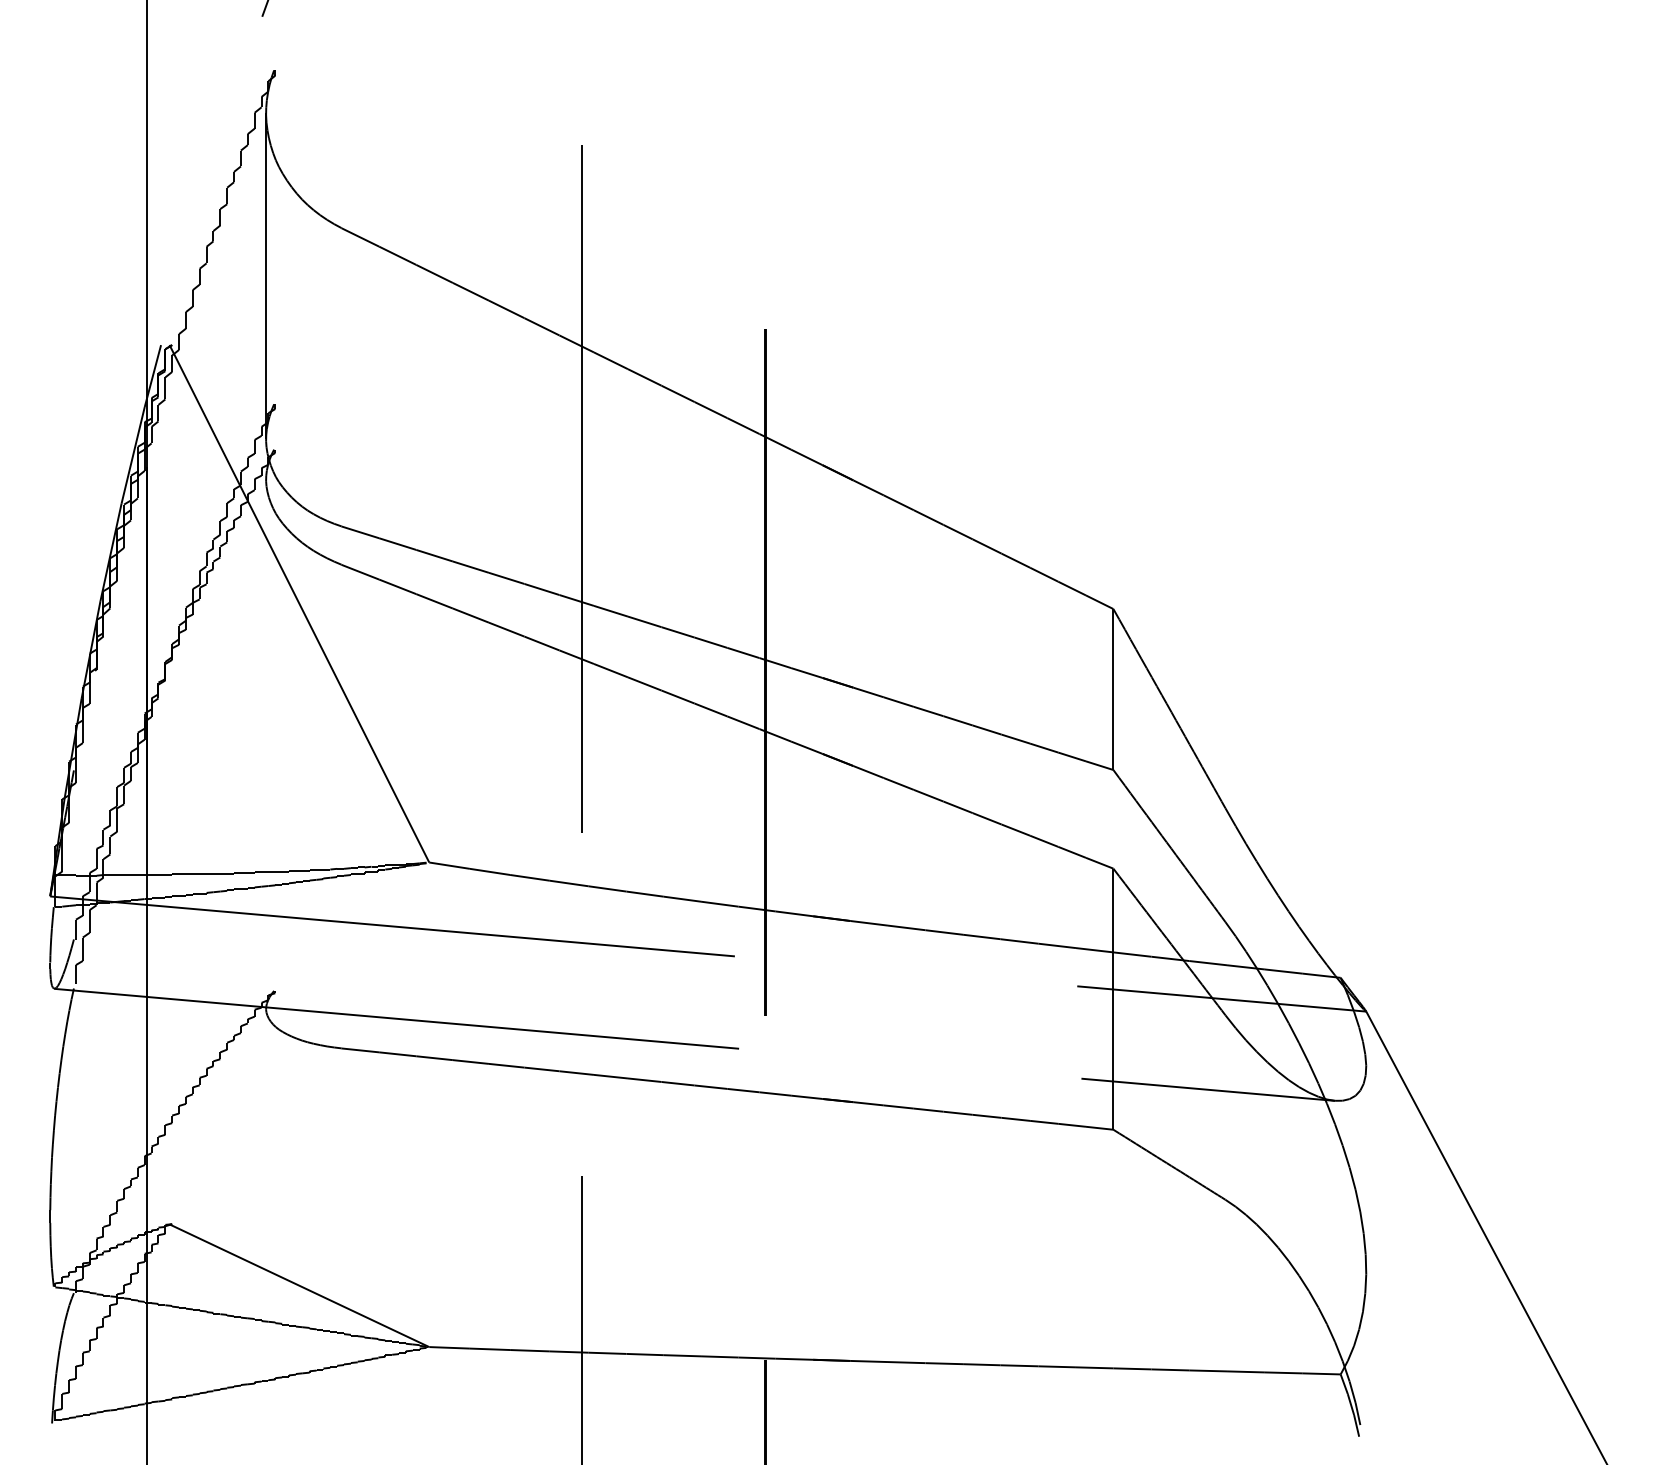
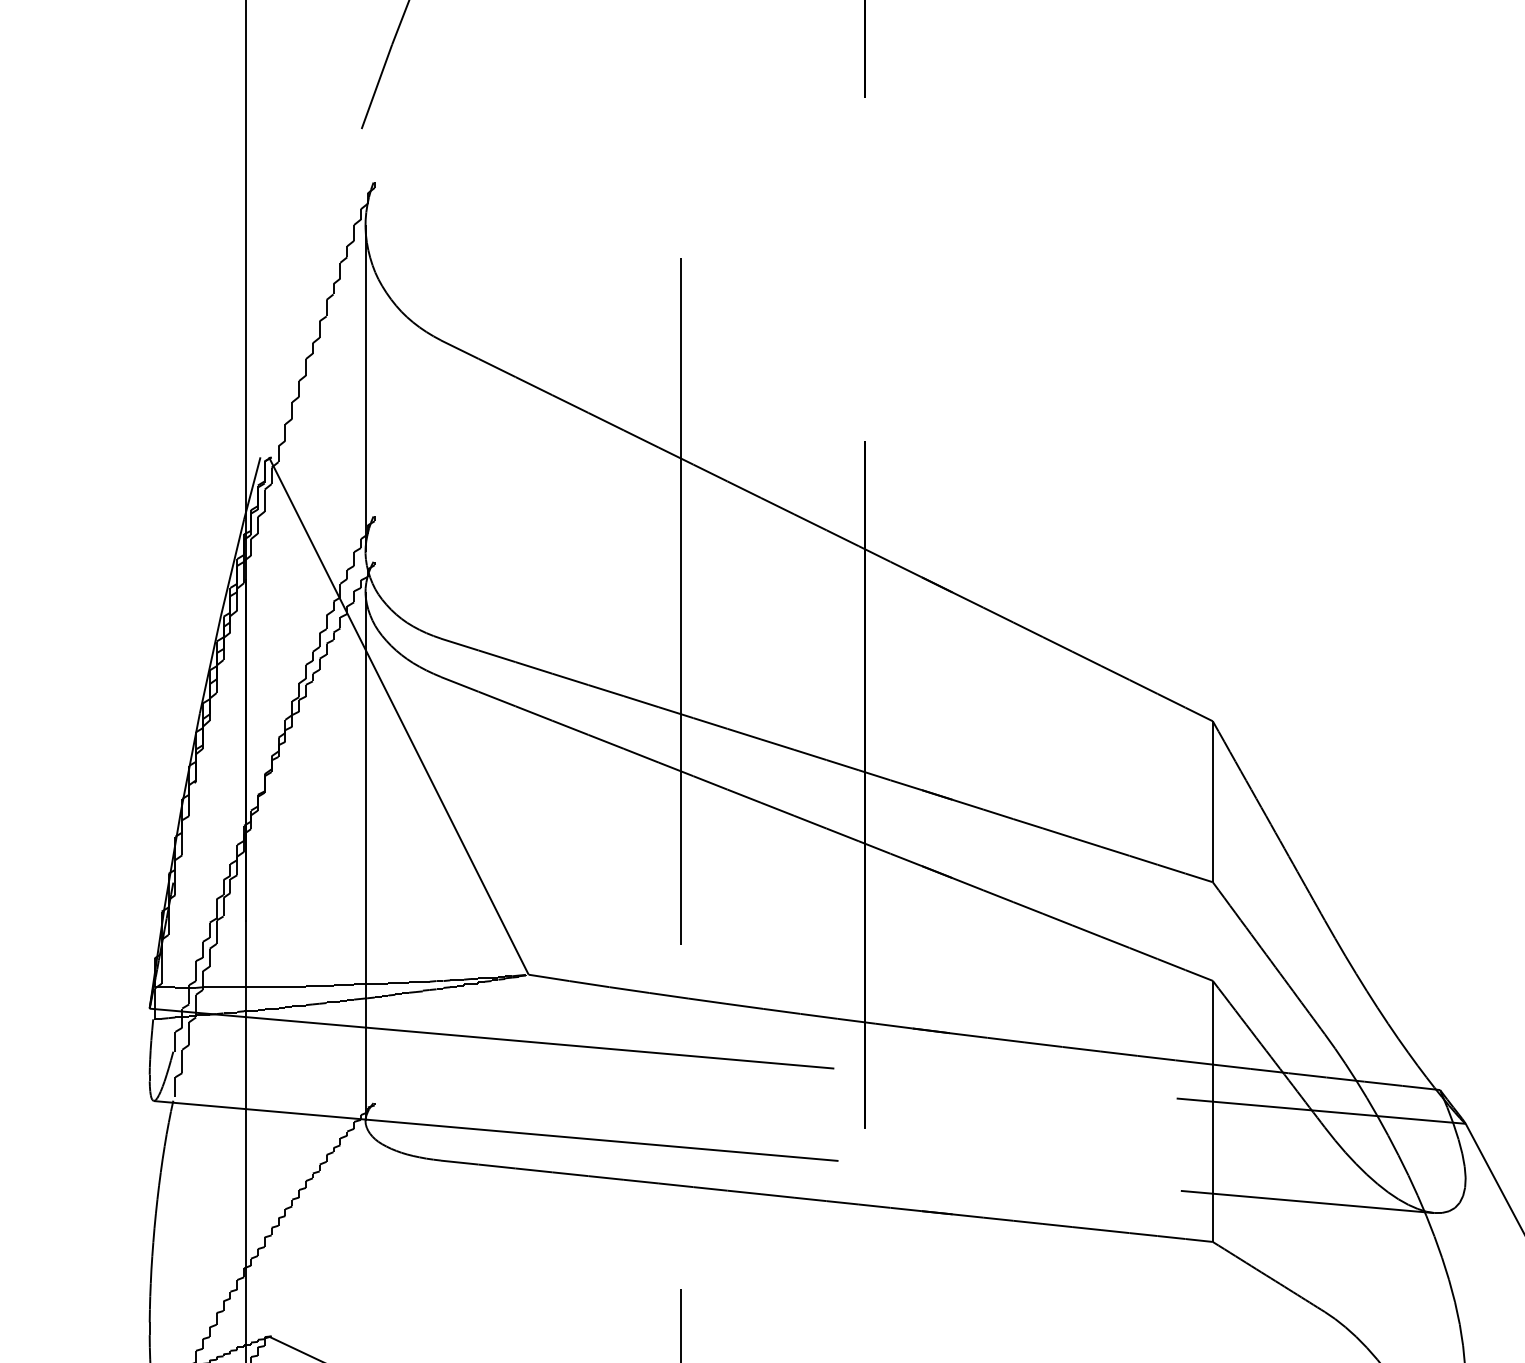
line: (266, 743) -> (365, 855), added

